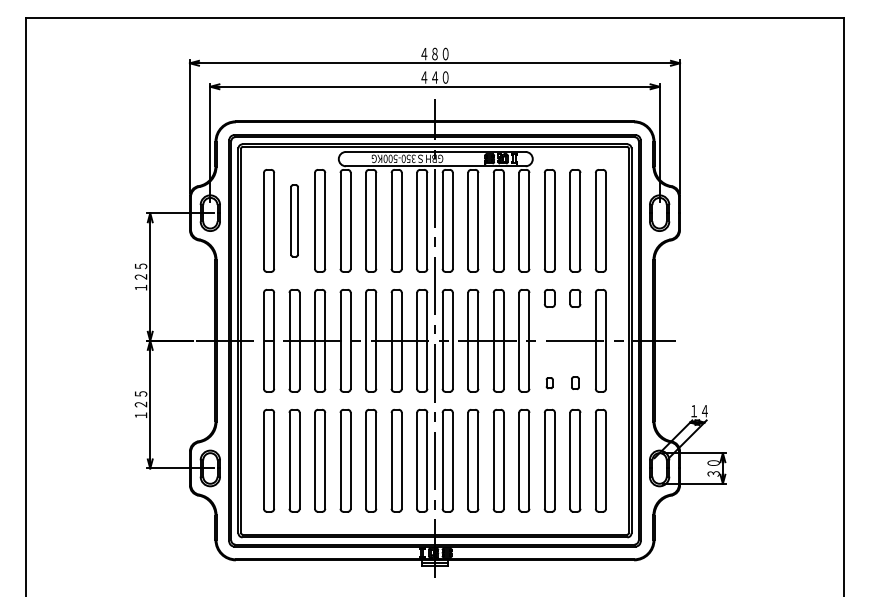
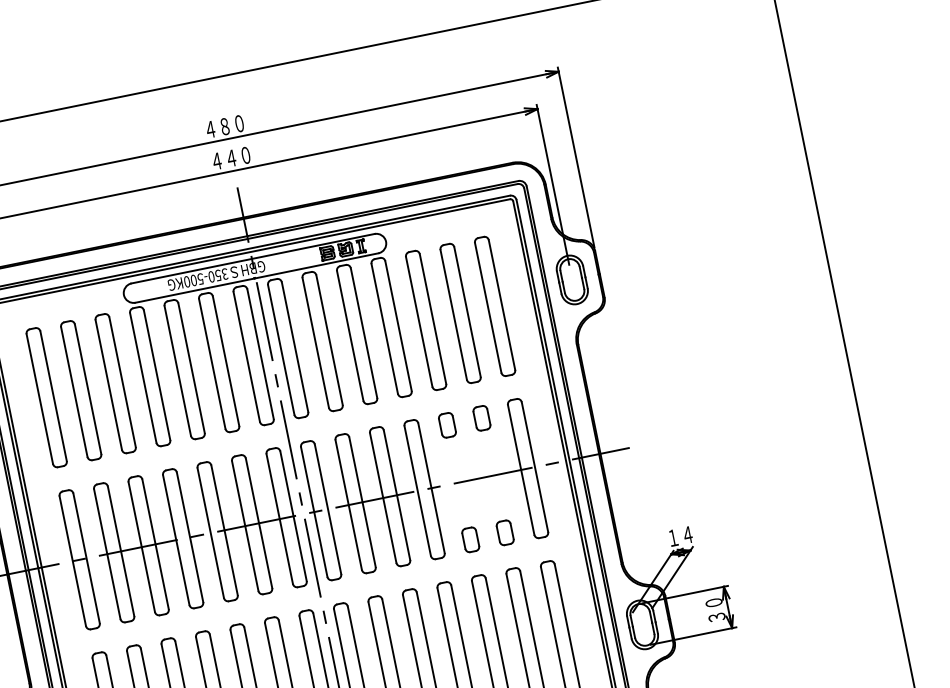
part: (294, 220) -> (80, 390), size x1.43
part: (549, 382) -> (470, 538), size x1.67
part: (575, 382) -> (505, 531), size x1.43

